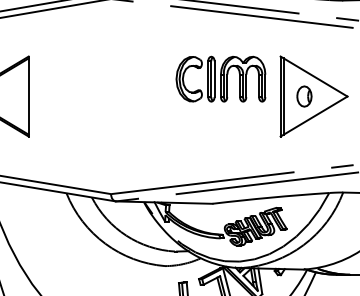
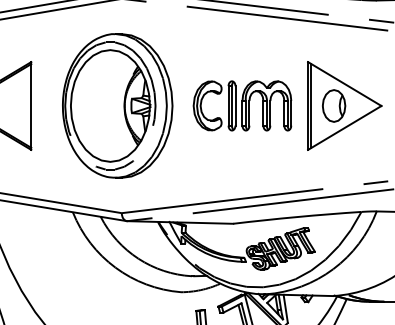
part: (220, 78) -> (242, 105), moved
part: (107, 96) -> (117, 105), added
part: (304, 96) -> (334, 105), size x1.43

